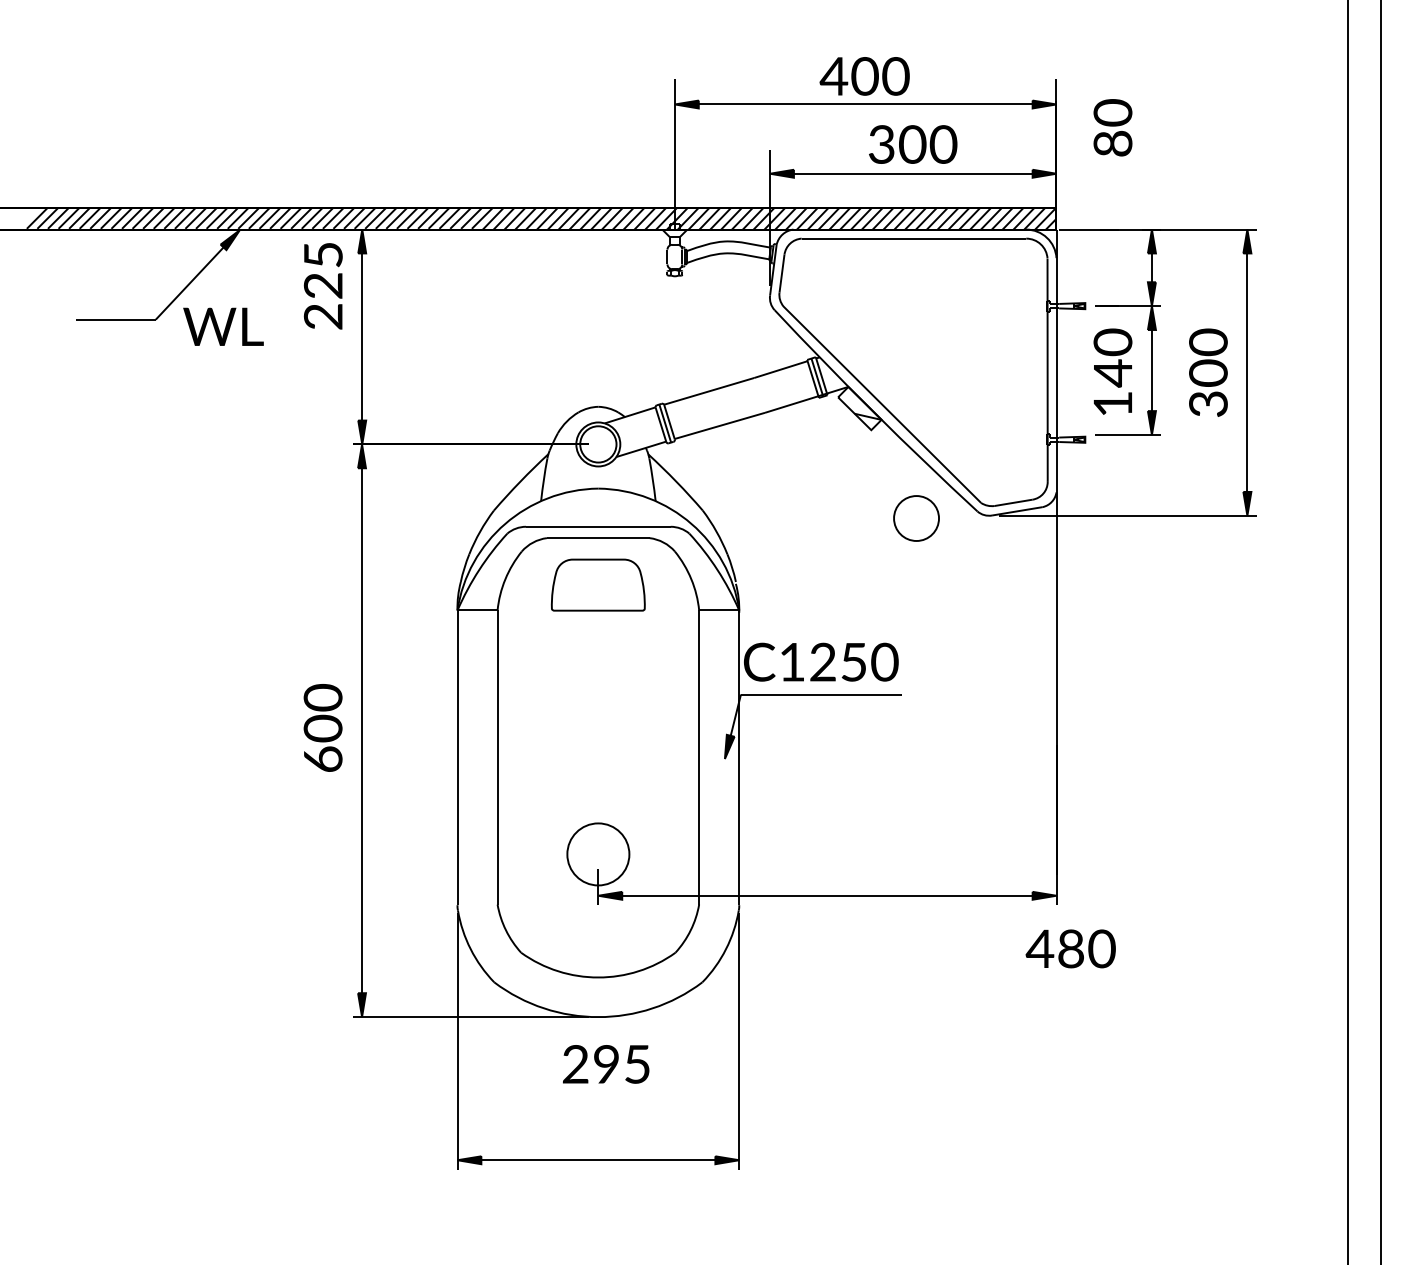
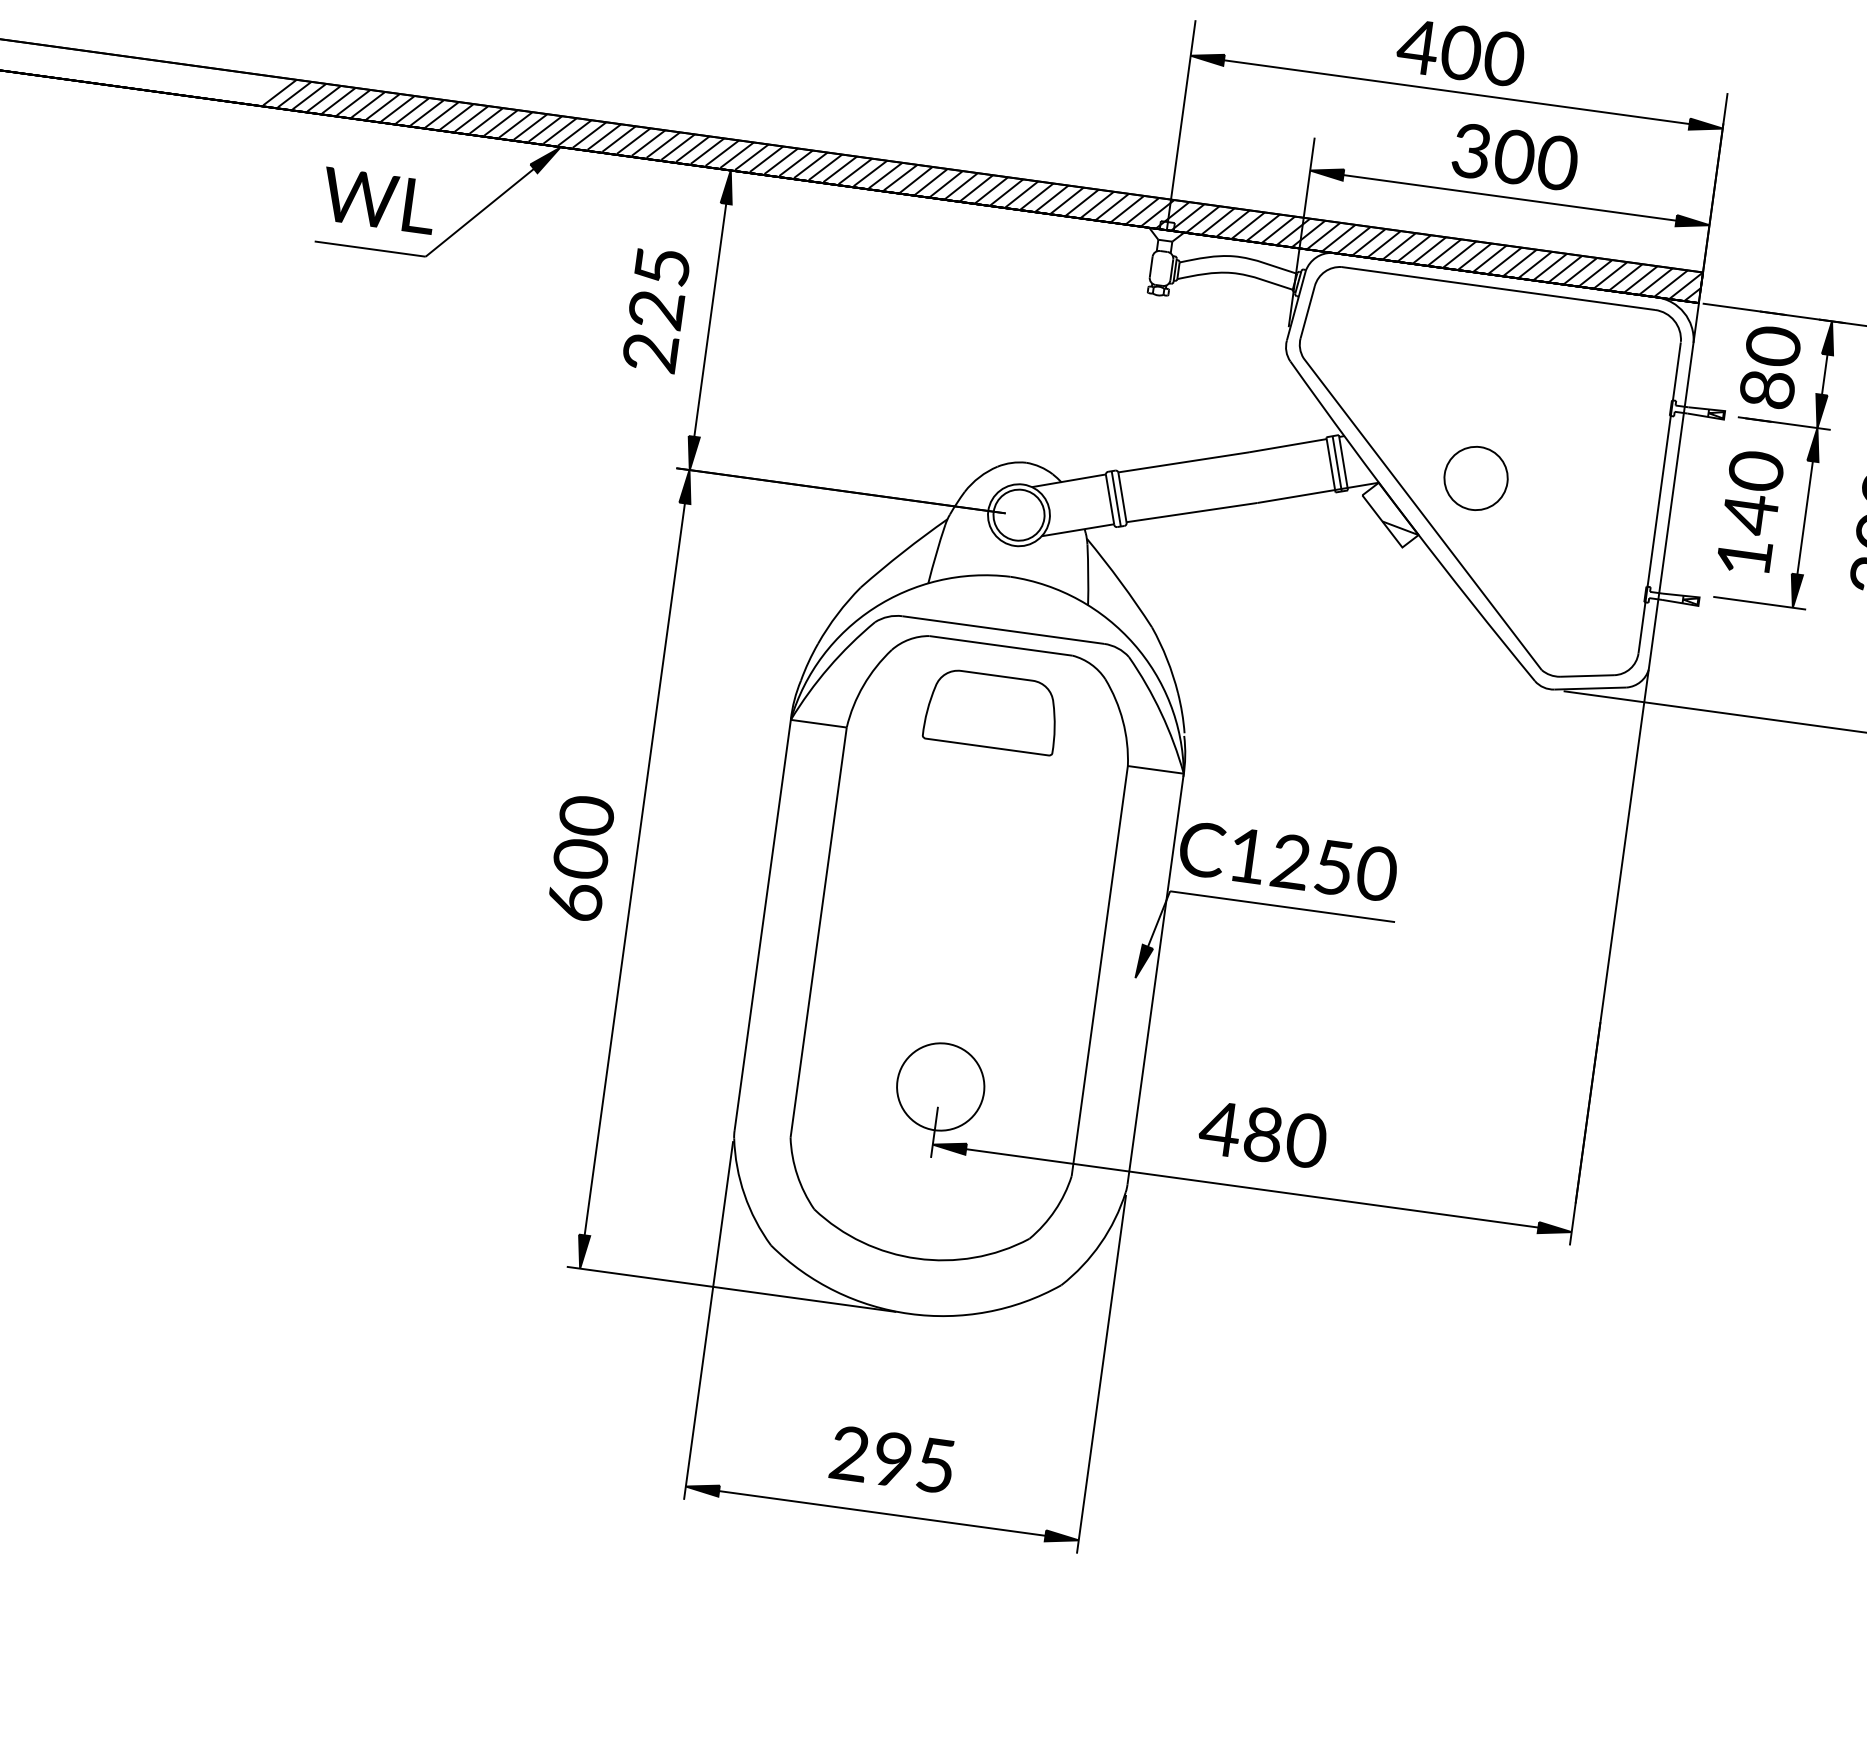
text: (1112, 127) -> (1769, 366), moved
text: (322, 286) -> (655, 310), moved
text: (223, 326) -> (378, 200), moved
part: (916, 518) -> (1476, 478), moved
text: (1070, 948) -> (1262, 1134), moved
text: (606, 1064) -> (892, 1459), moved

